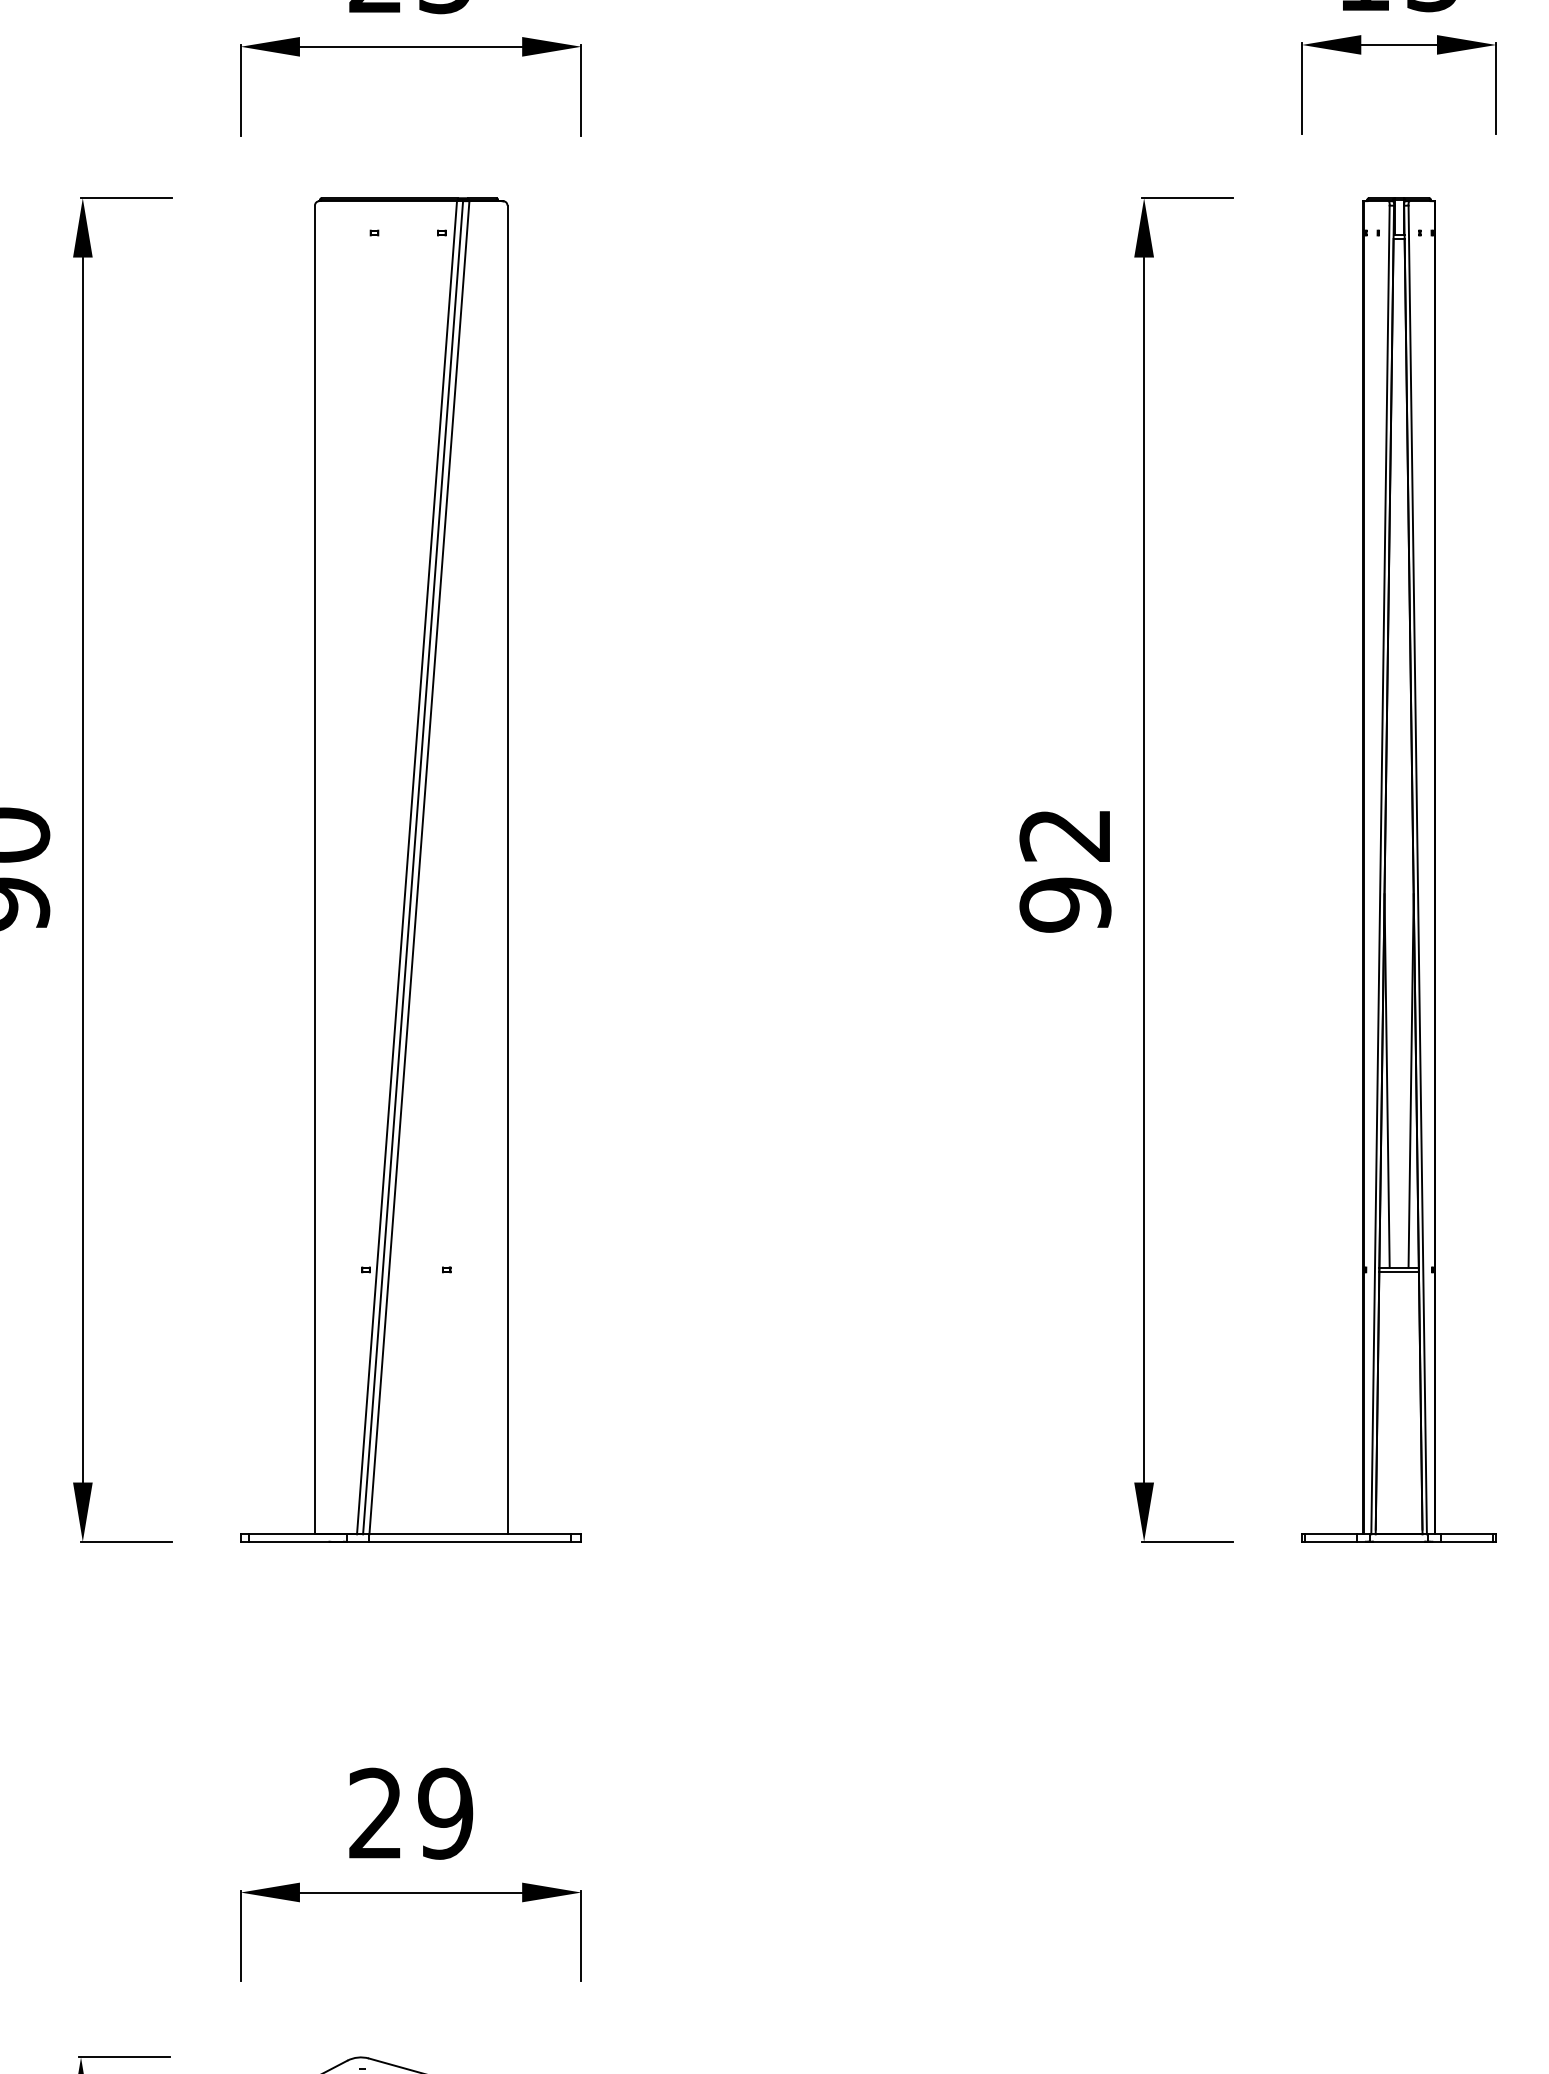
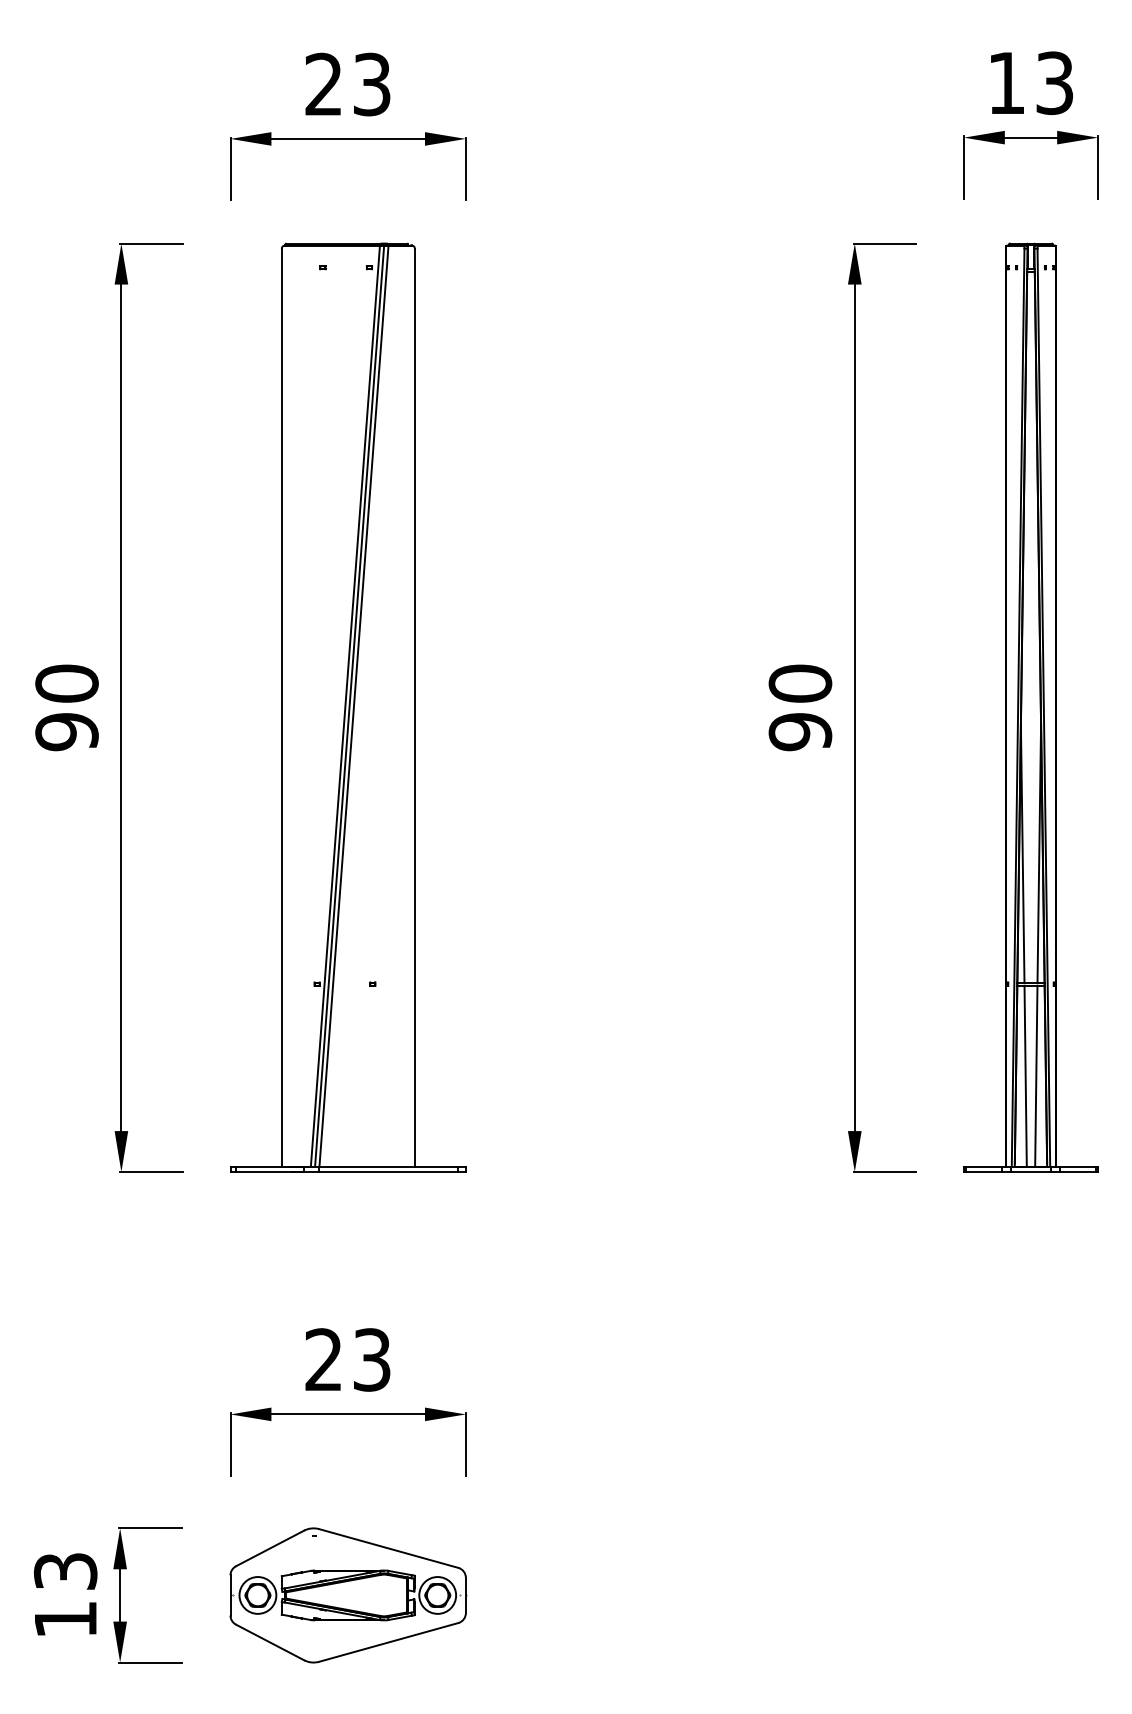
text: (1065, 834) -> (800, 683), 92 -> 90
line: (1391, 1402) -> (1025, 1075), added
line: (1407, 1402) -> (1036, 1075), added
text: (446, 1813) -> (372, 1359), 29 -> 23

